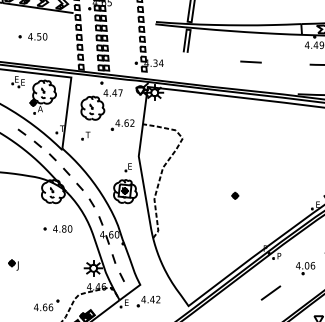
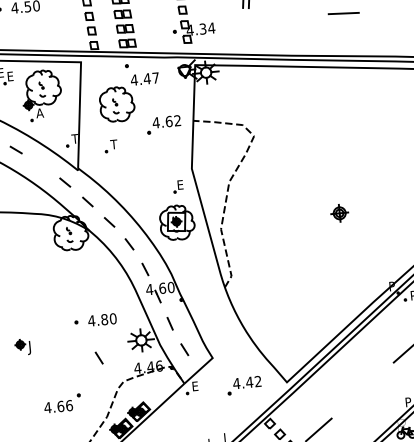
line: (37, 143) -> (40, 164), removed
part: (235, 195) -> (340, 212), size x1.6
part: (57, 228) -> (94, 319), moved
line: (63, 276) -> (98, 356), added
part: (148, 301) -> (243, 385), moved
part: (46, 305) -> (62, 403), moved

